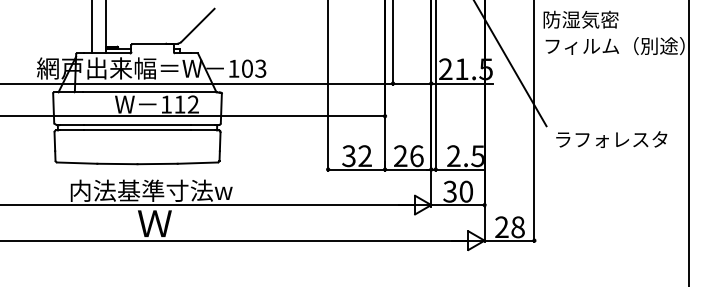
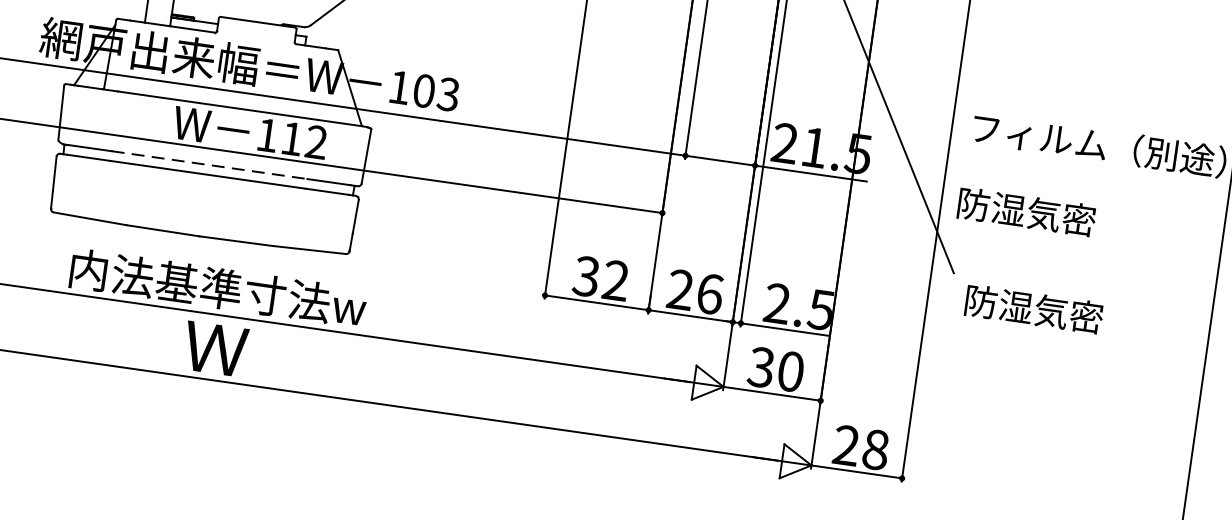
text: (580, 19) -> (1025, 211), moved
line: (137, 125) -> (209, 165), solid -> dashed
text: (611, 139) -> (1068, 314), ラフォレスタ -> 防湿気密

